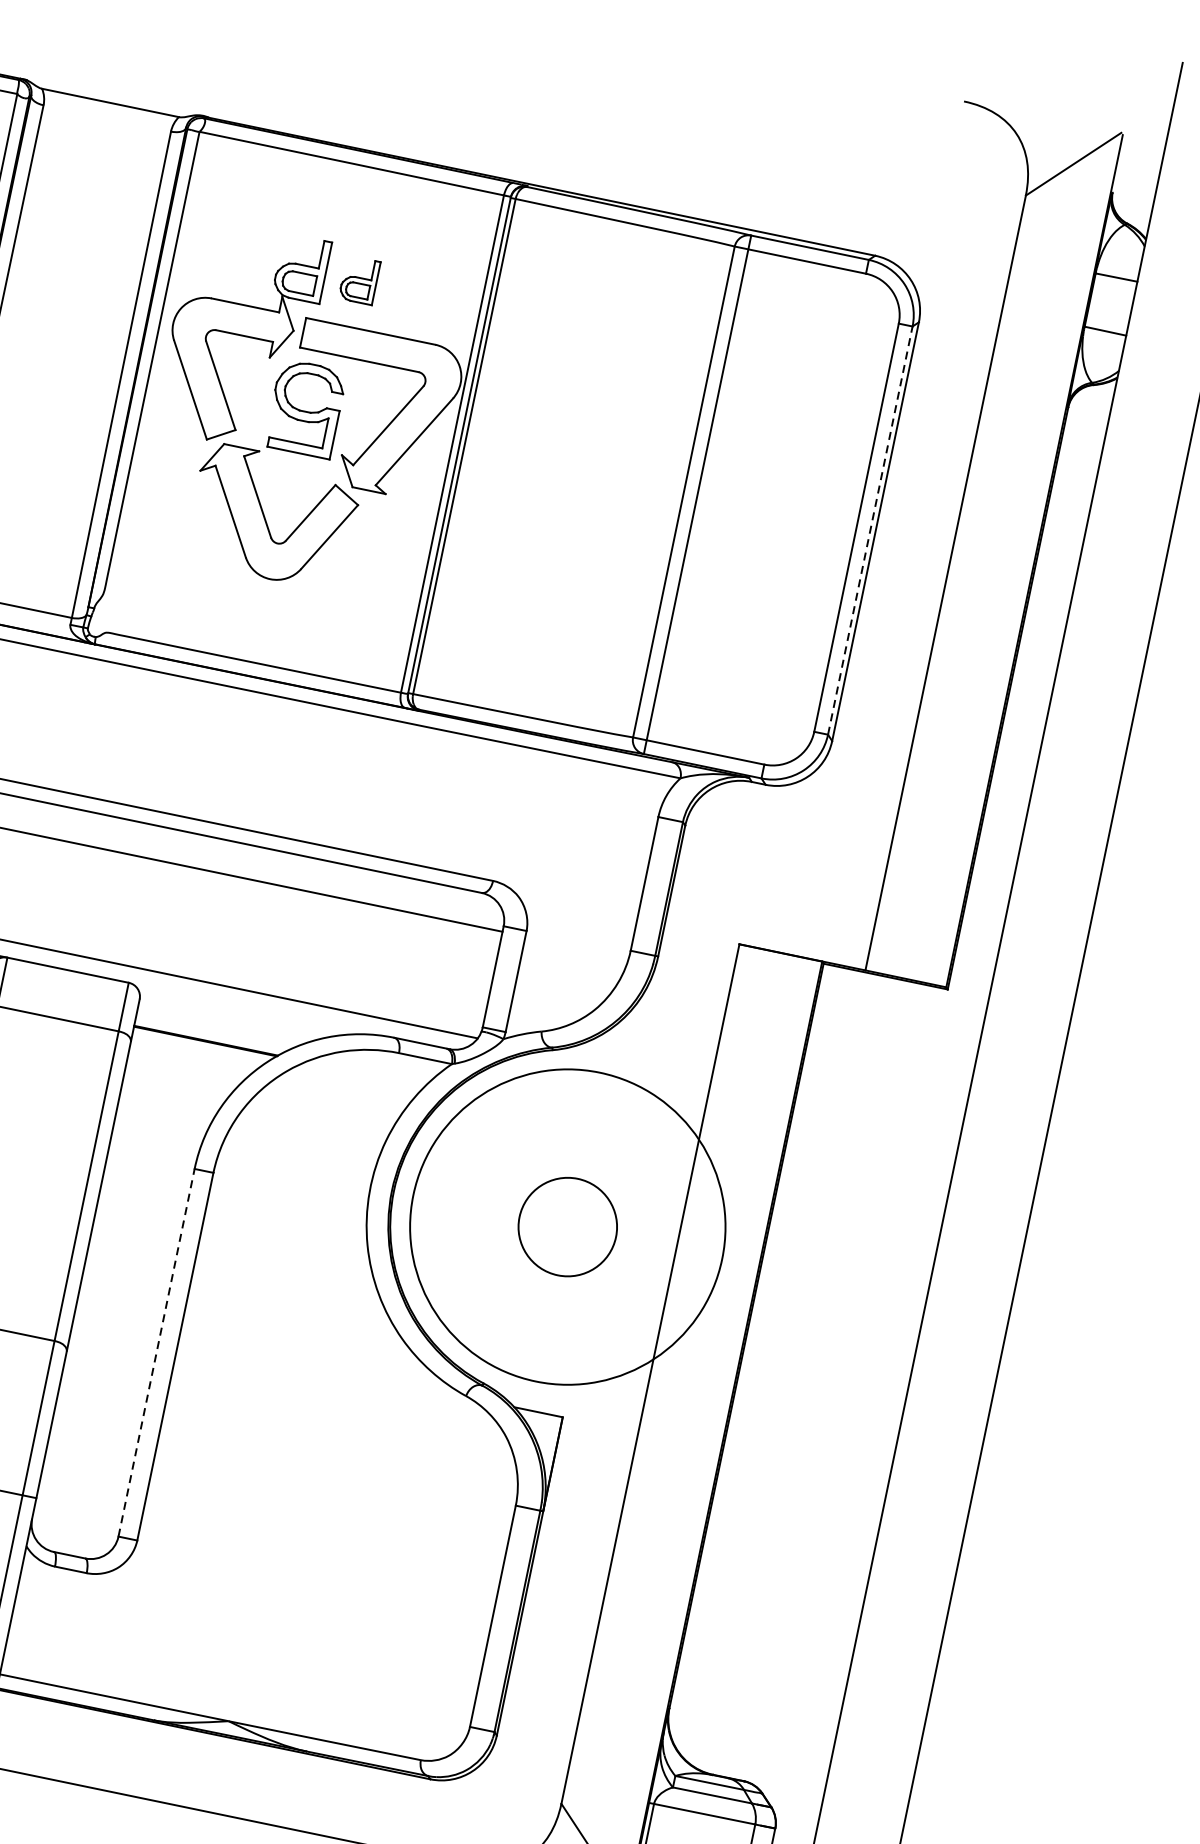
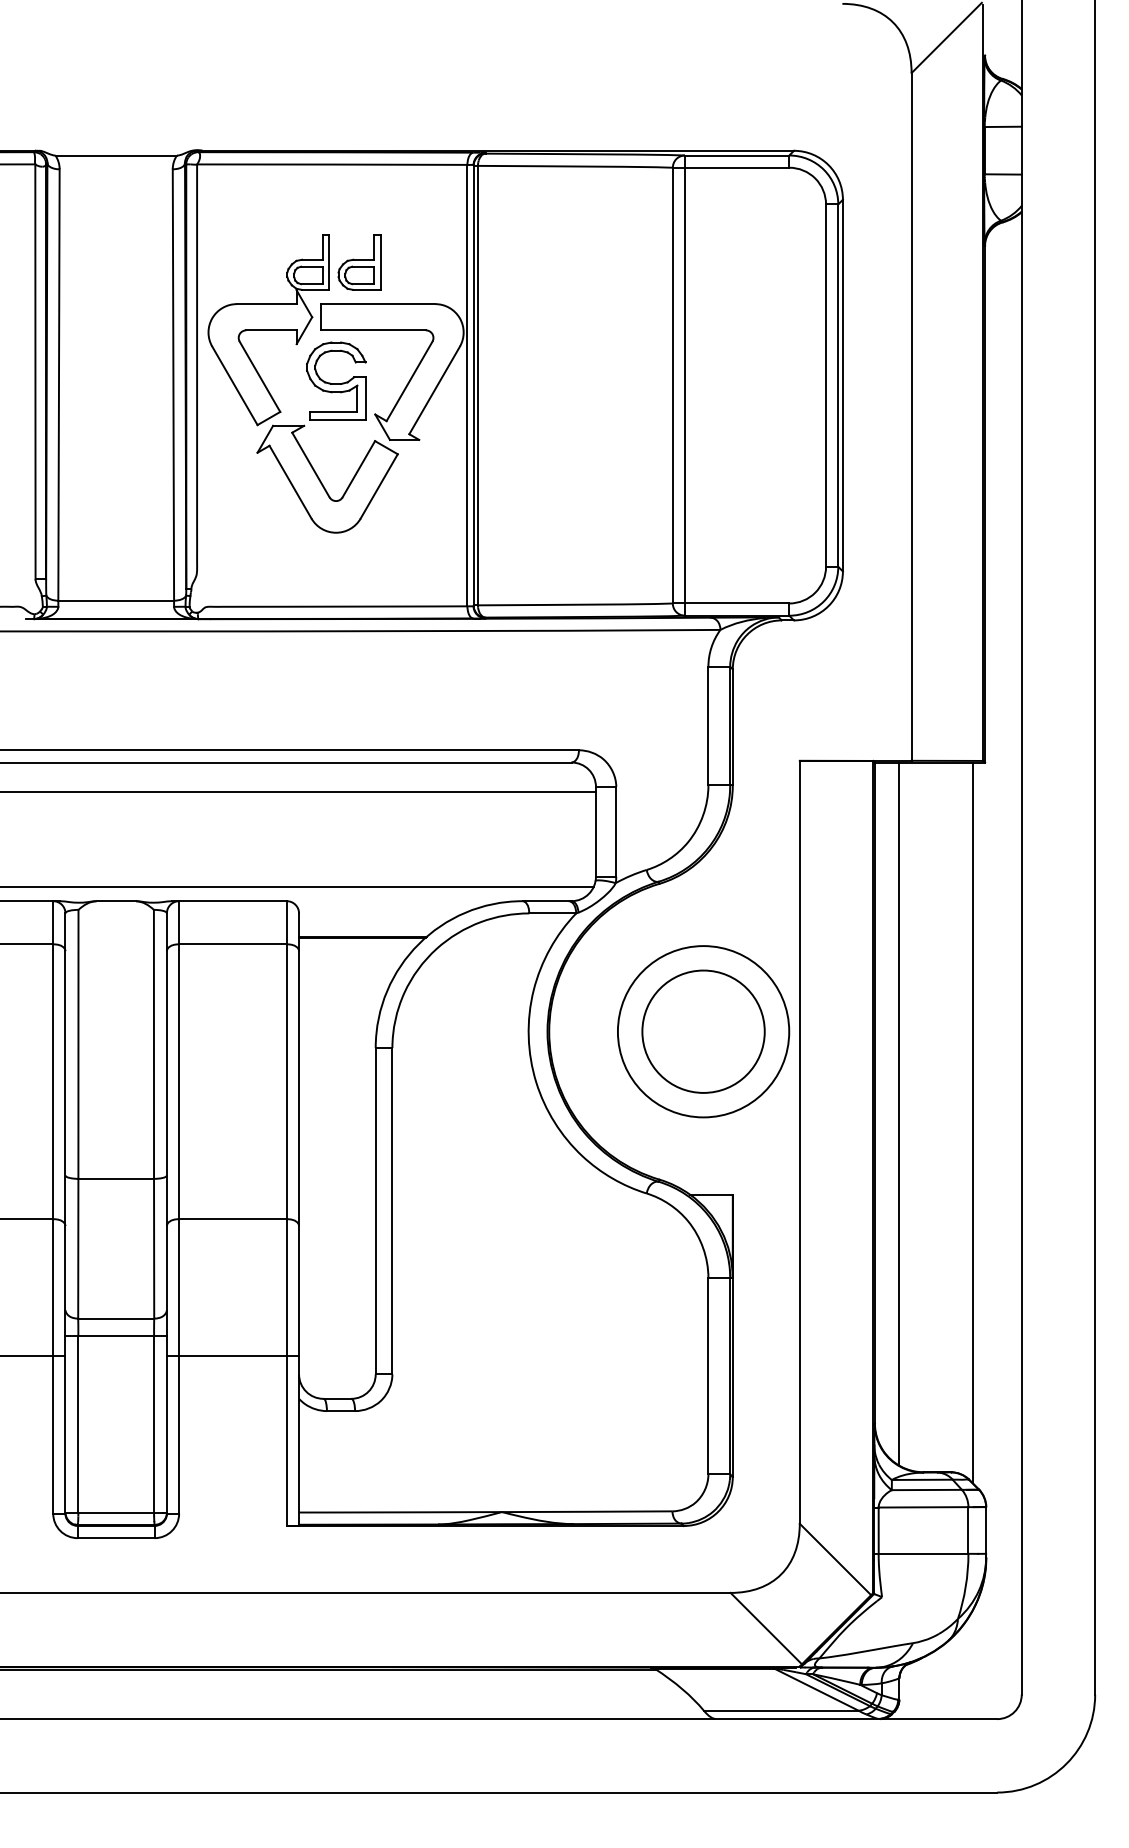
part: (359, 280) -> (359, 262), size x1.43
line: (870, 530) -> (838, 385), dashed -> solid
circle: (567, 1226) -> (703, 1031), size x0.62
circle: (567, 1226) -> (703, 1031), size x1.43
line: (156, 1351) -> (375, 1210), dashed -> solid
line: (769, 1364) -> (899, 1113), added
line: (849, 1392) -> (972, 1122), added

